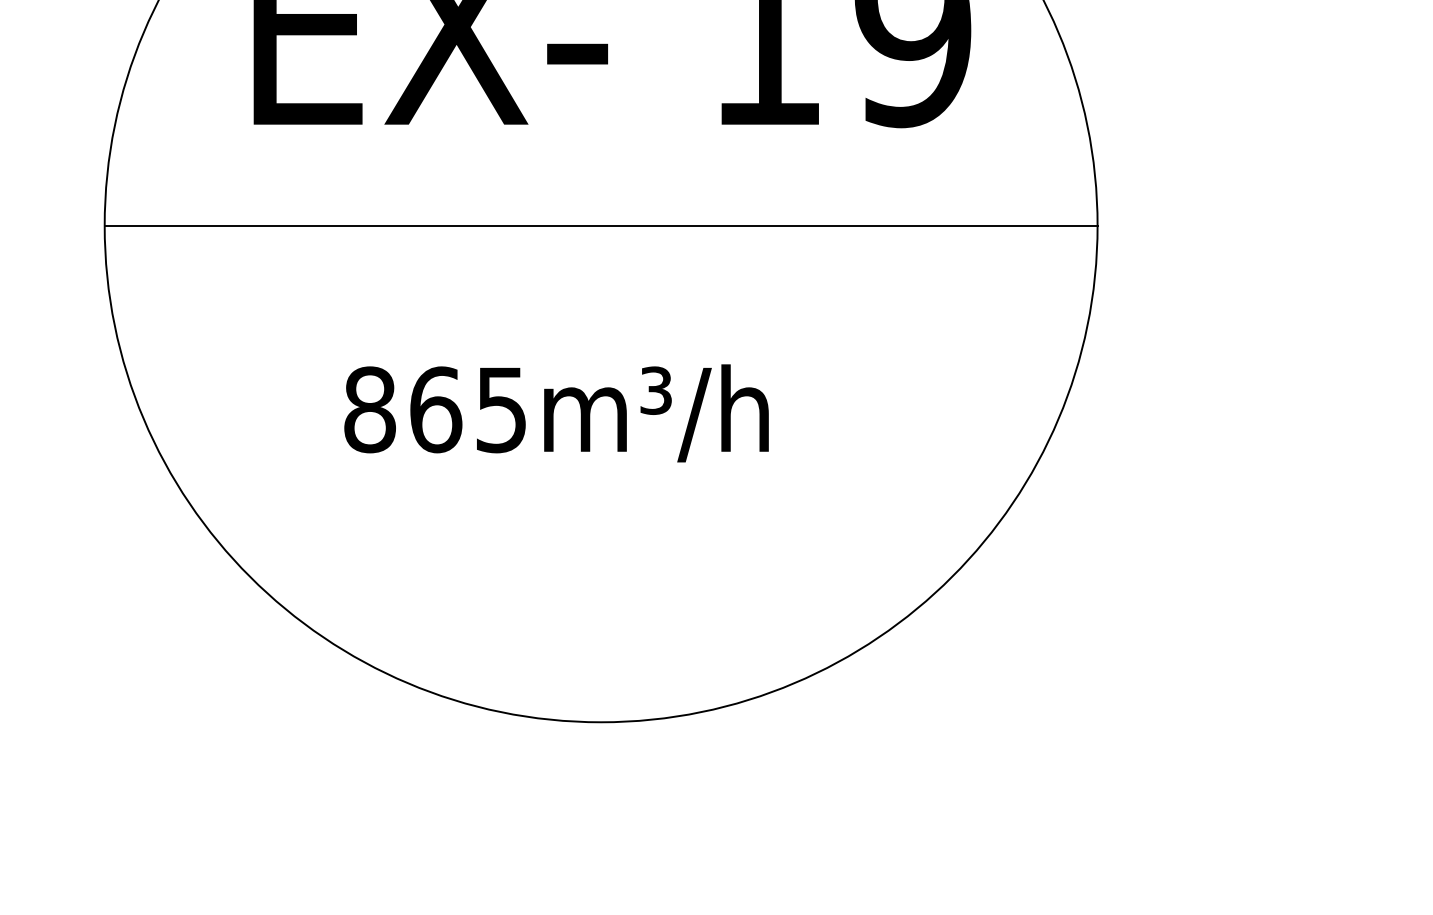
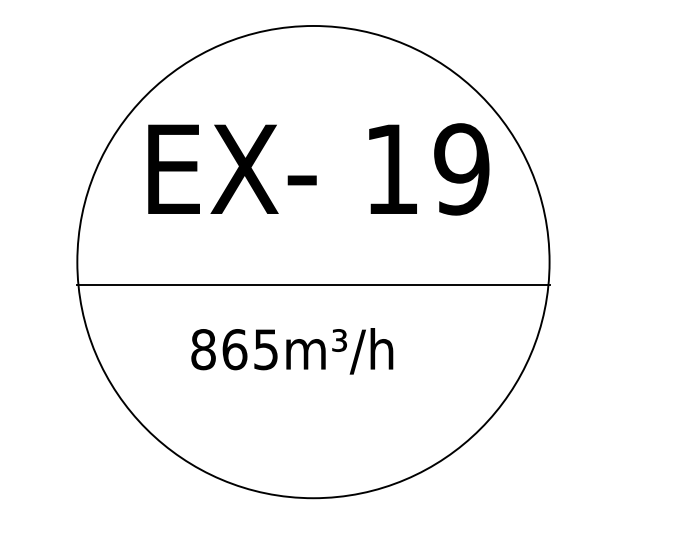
line: (601, 226) -> (313, 285), moved

